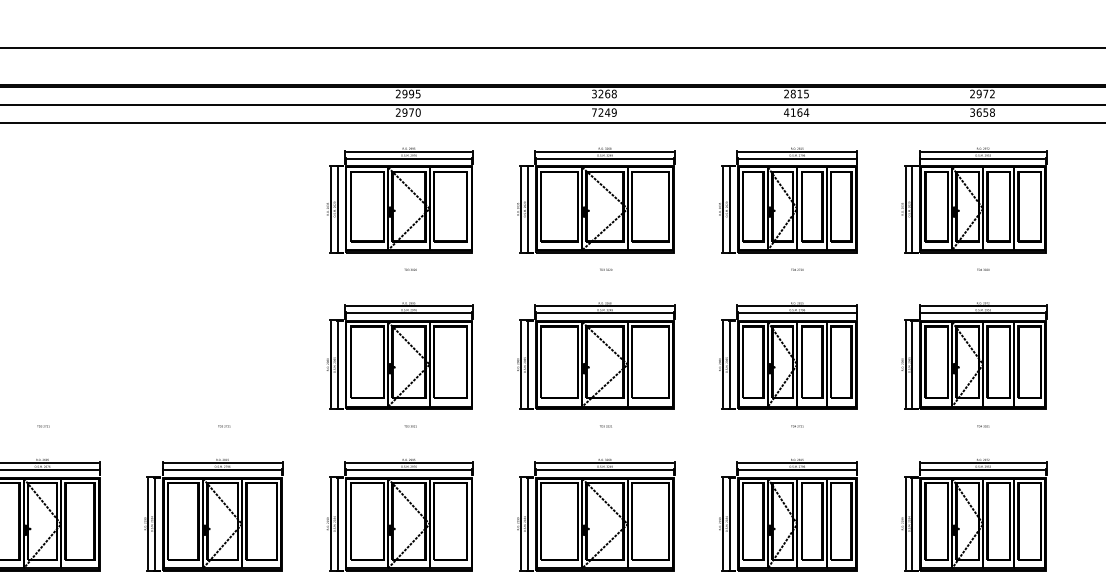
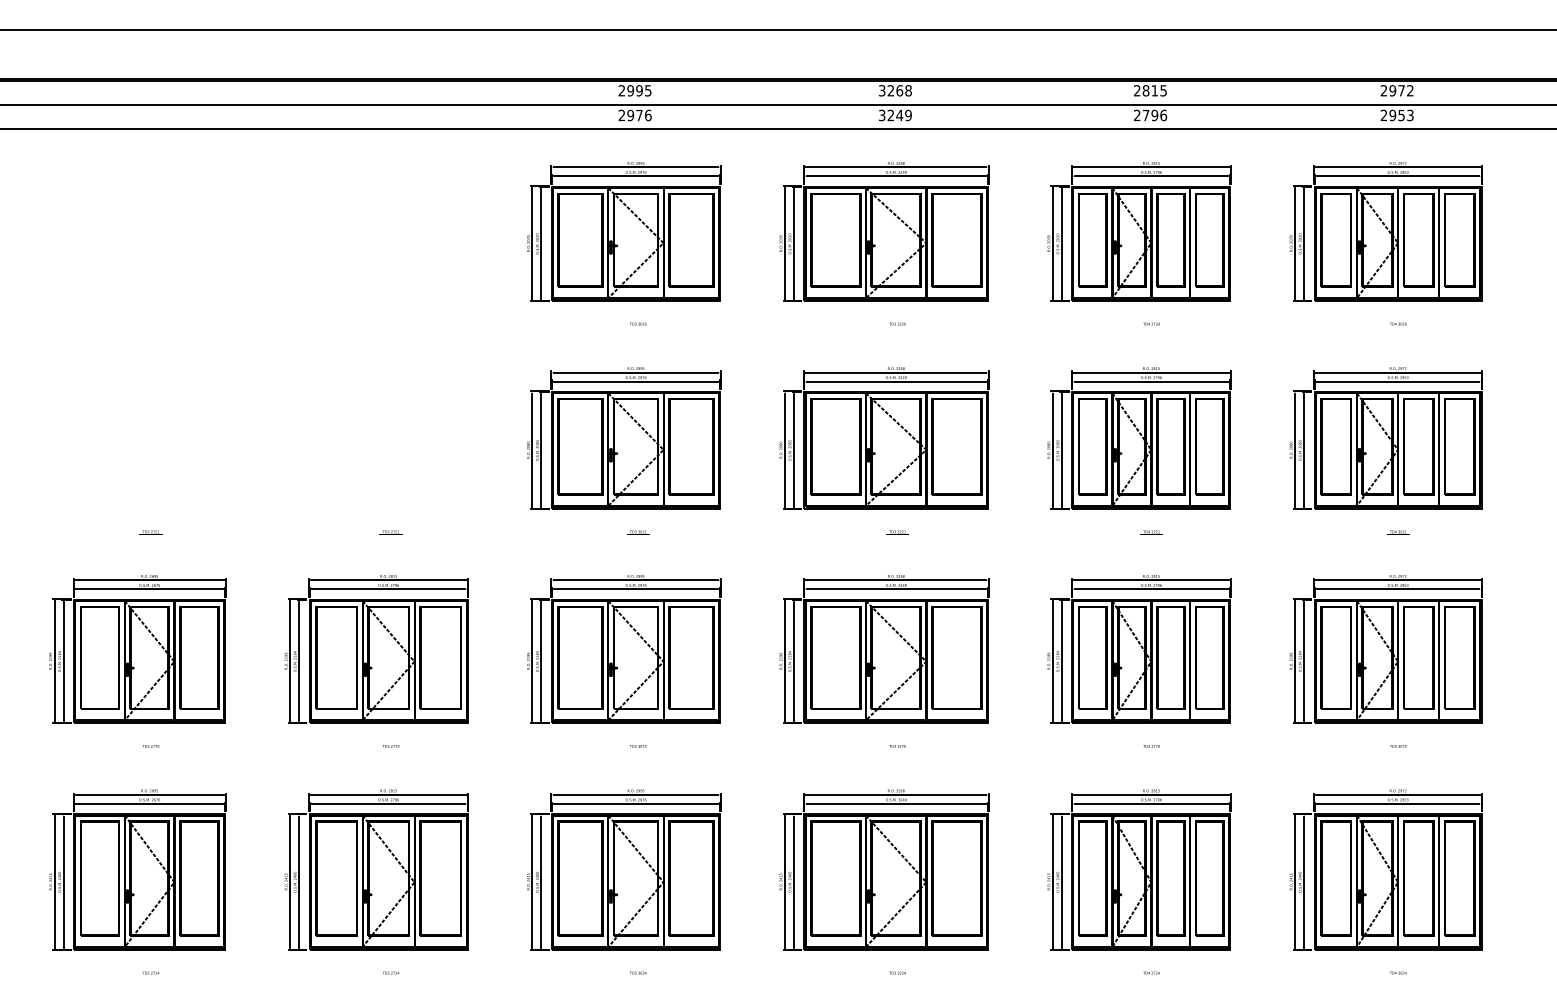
text: (418, 111) -> (648, 114), 2970 -> 2976
text: (593, 112) -> (881, 115), 7249 -> 3249
text: (796, 112) -> (1150, 115), 4164 -> 2796
text: (981, 112) -> (1396, 115), 3658 -> 2953

